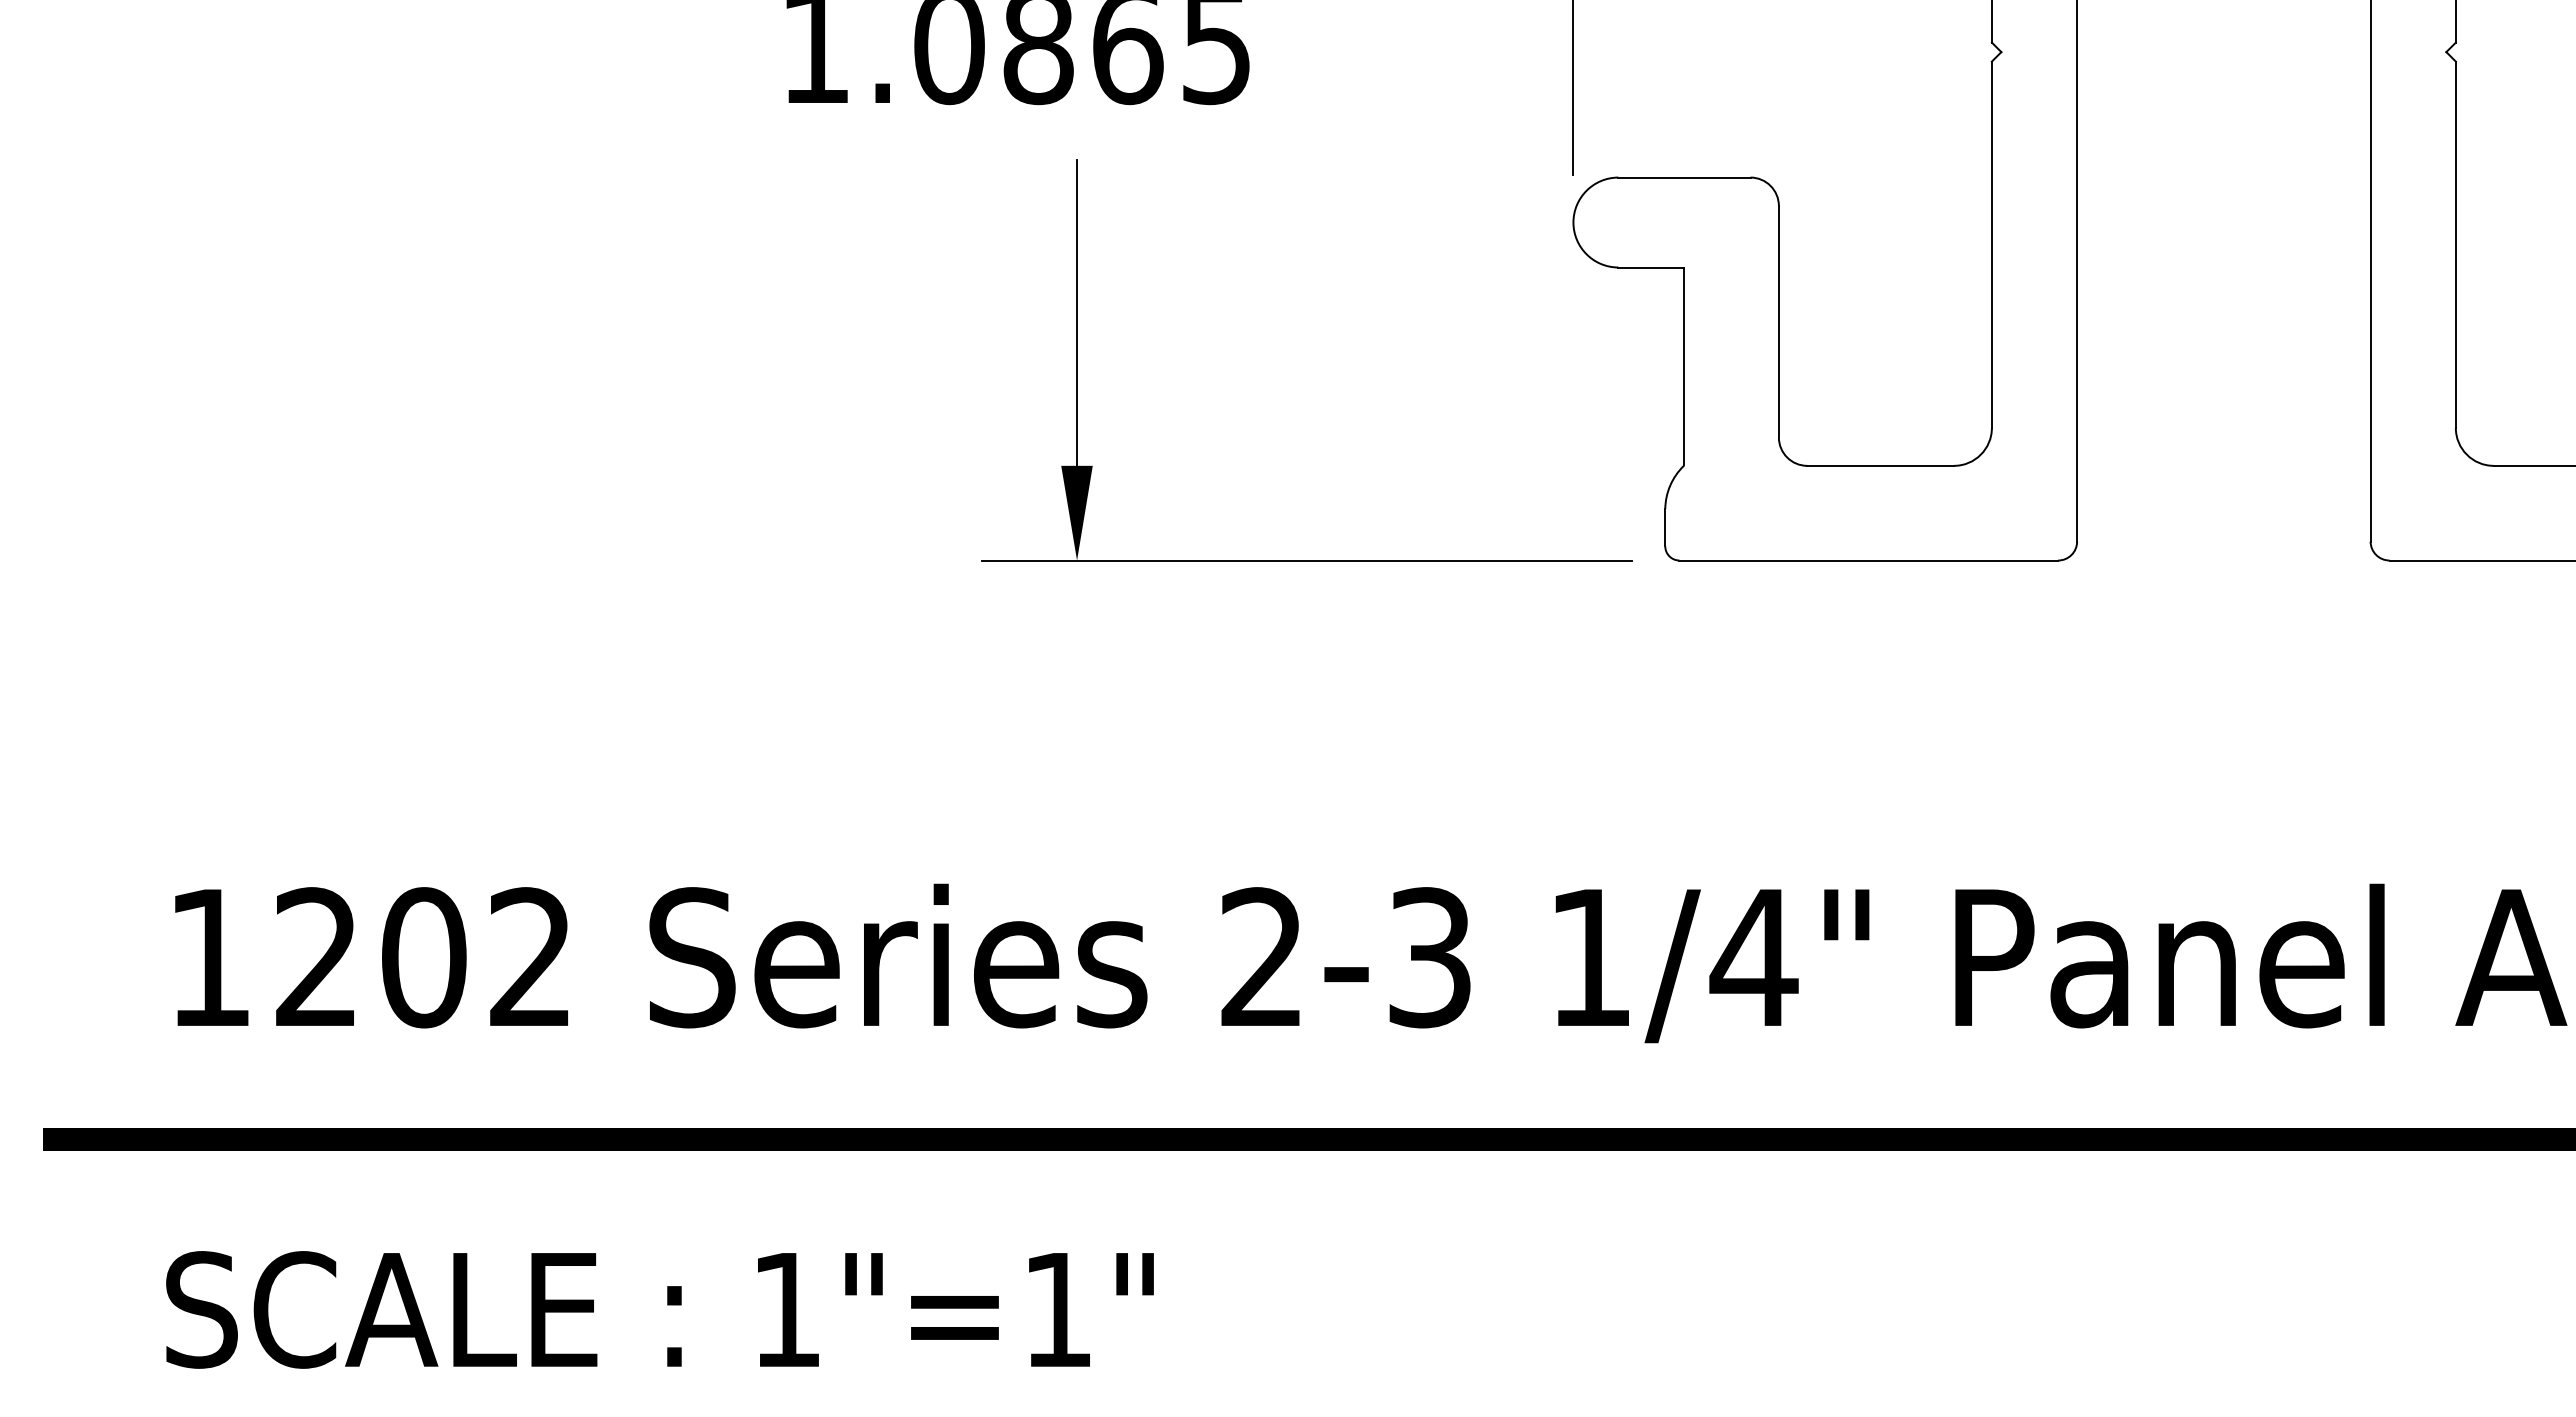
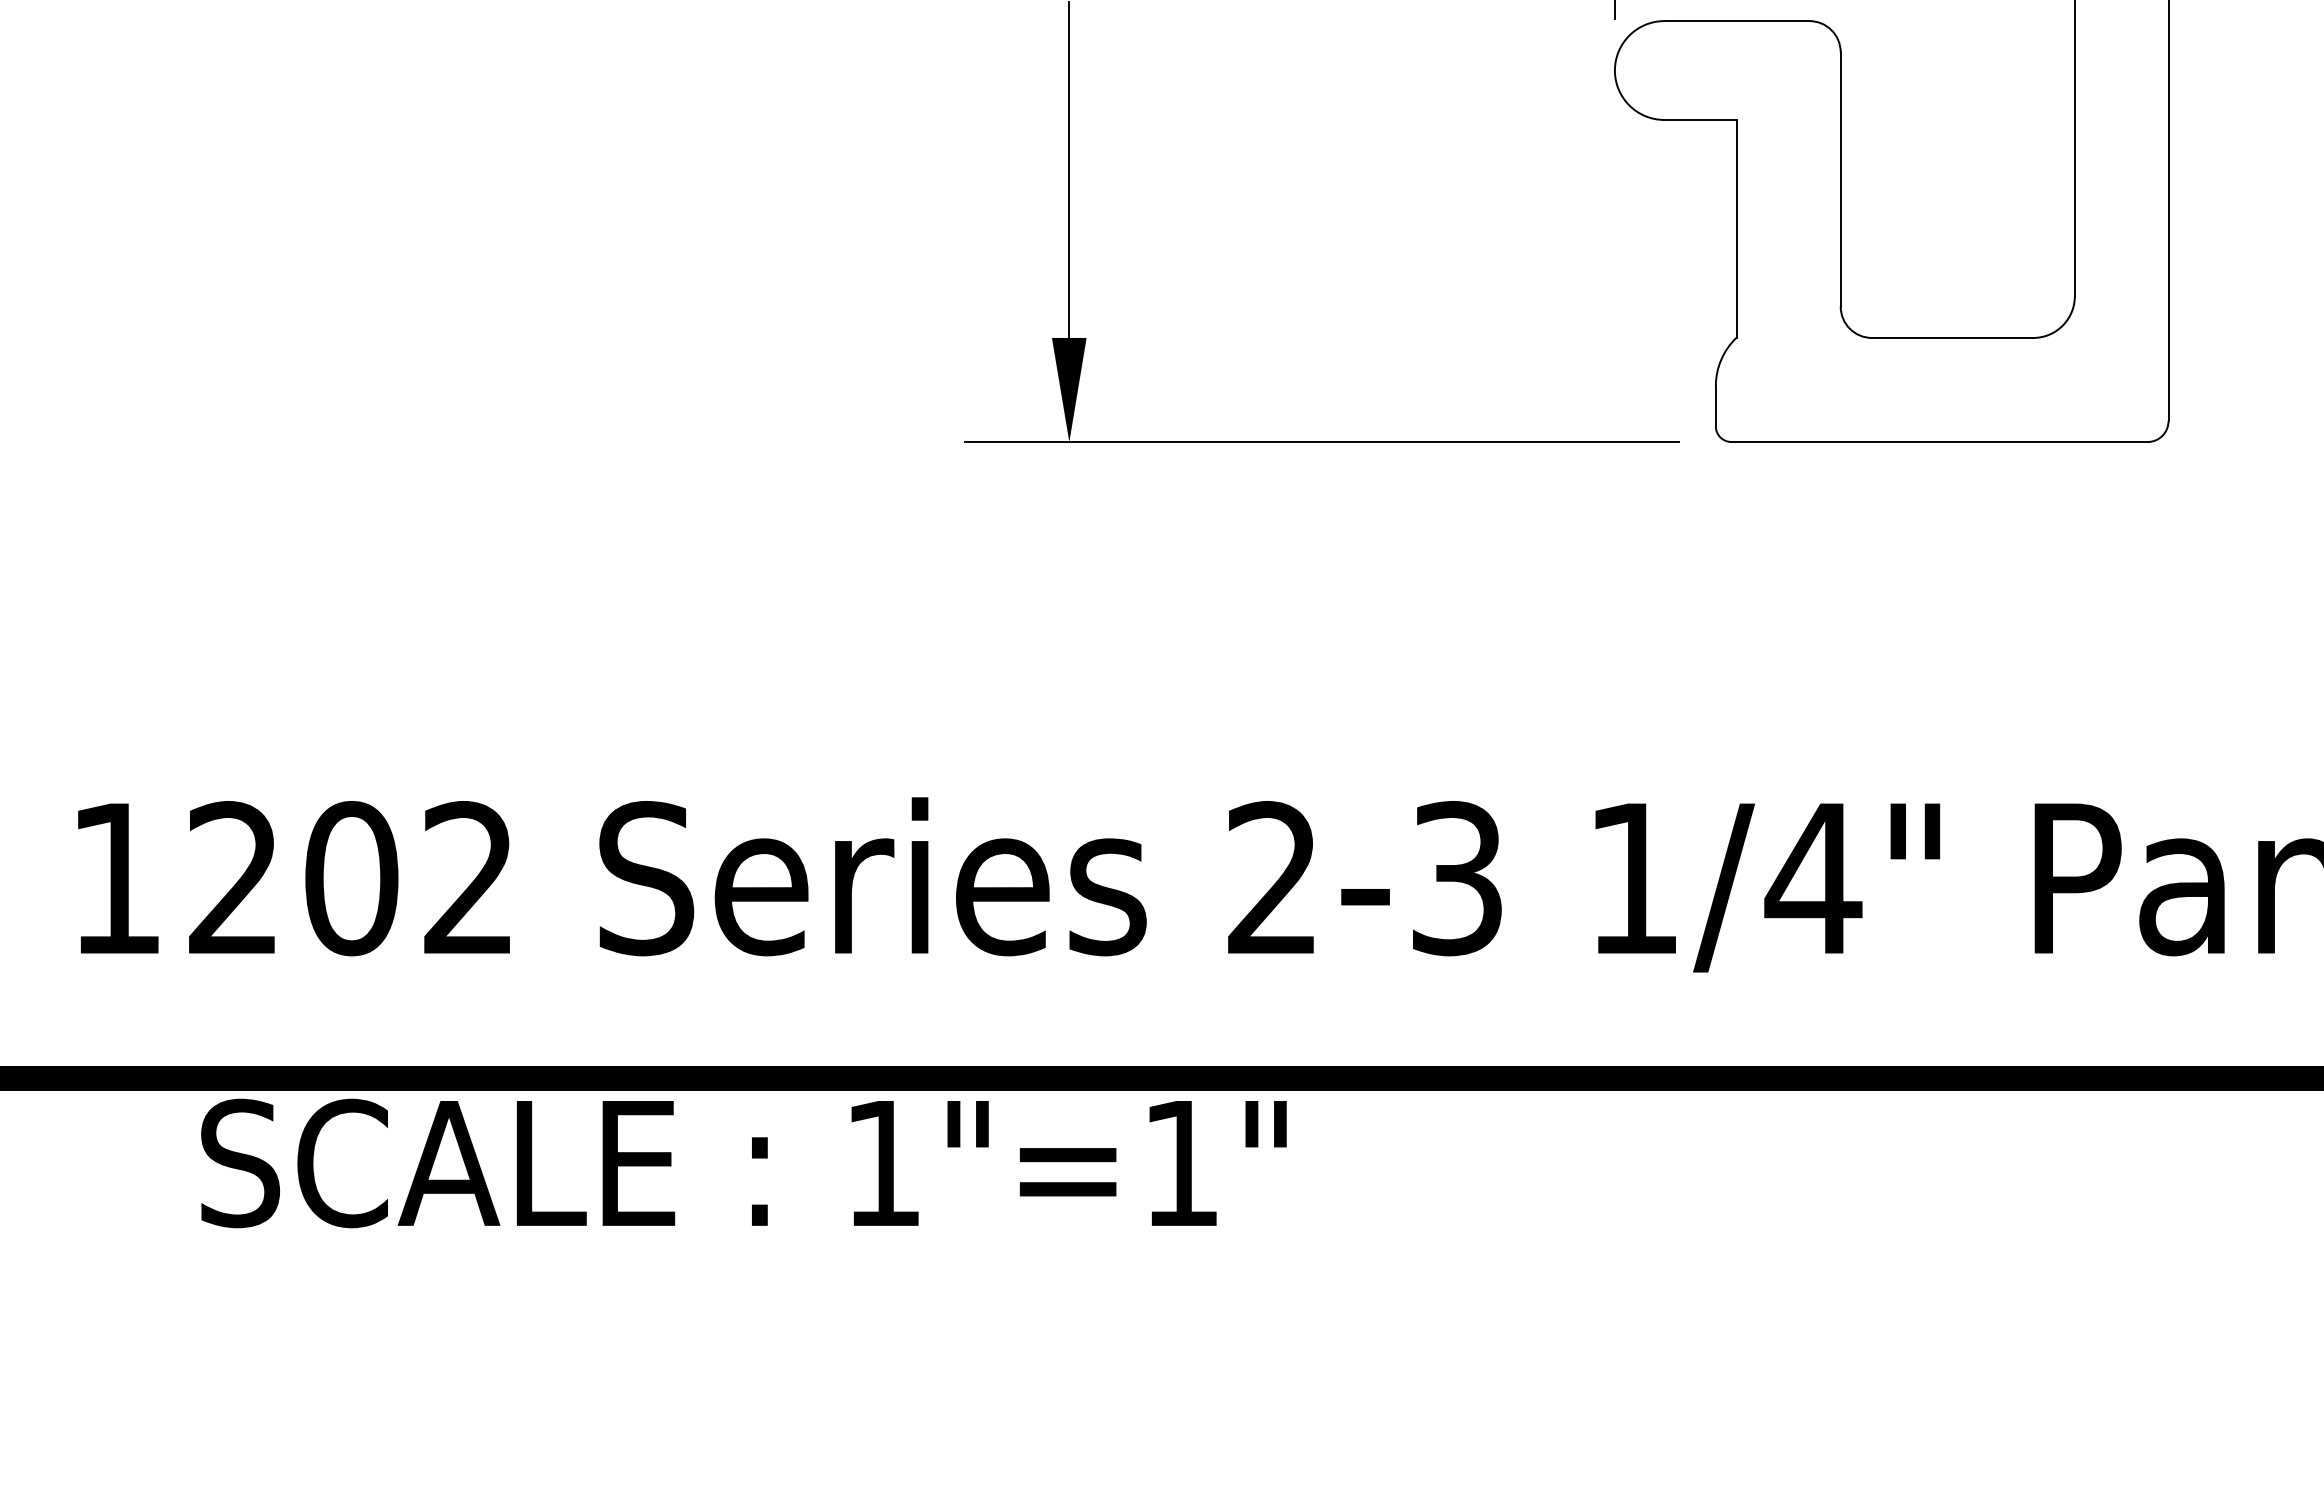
text: (659, 1309) -> (743, 1162), moved

